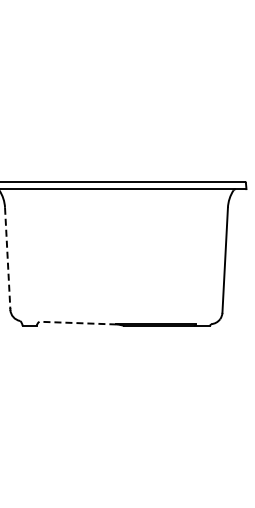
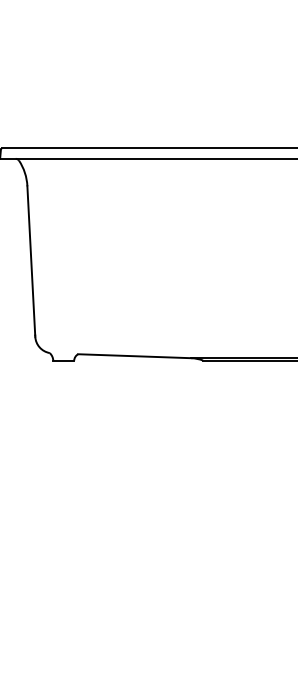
line: (7, 258) -> (31, 261), dashed -> solid
line: (77, 323) -> (134, 356), dashed -> solid

